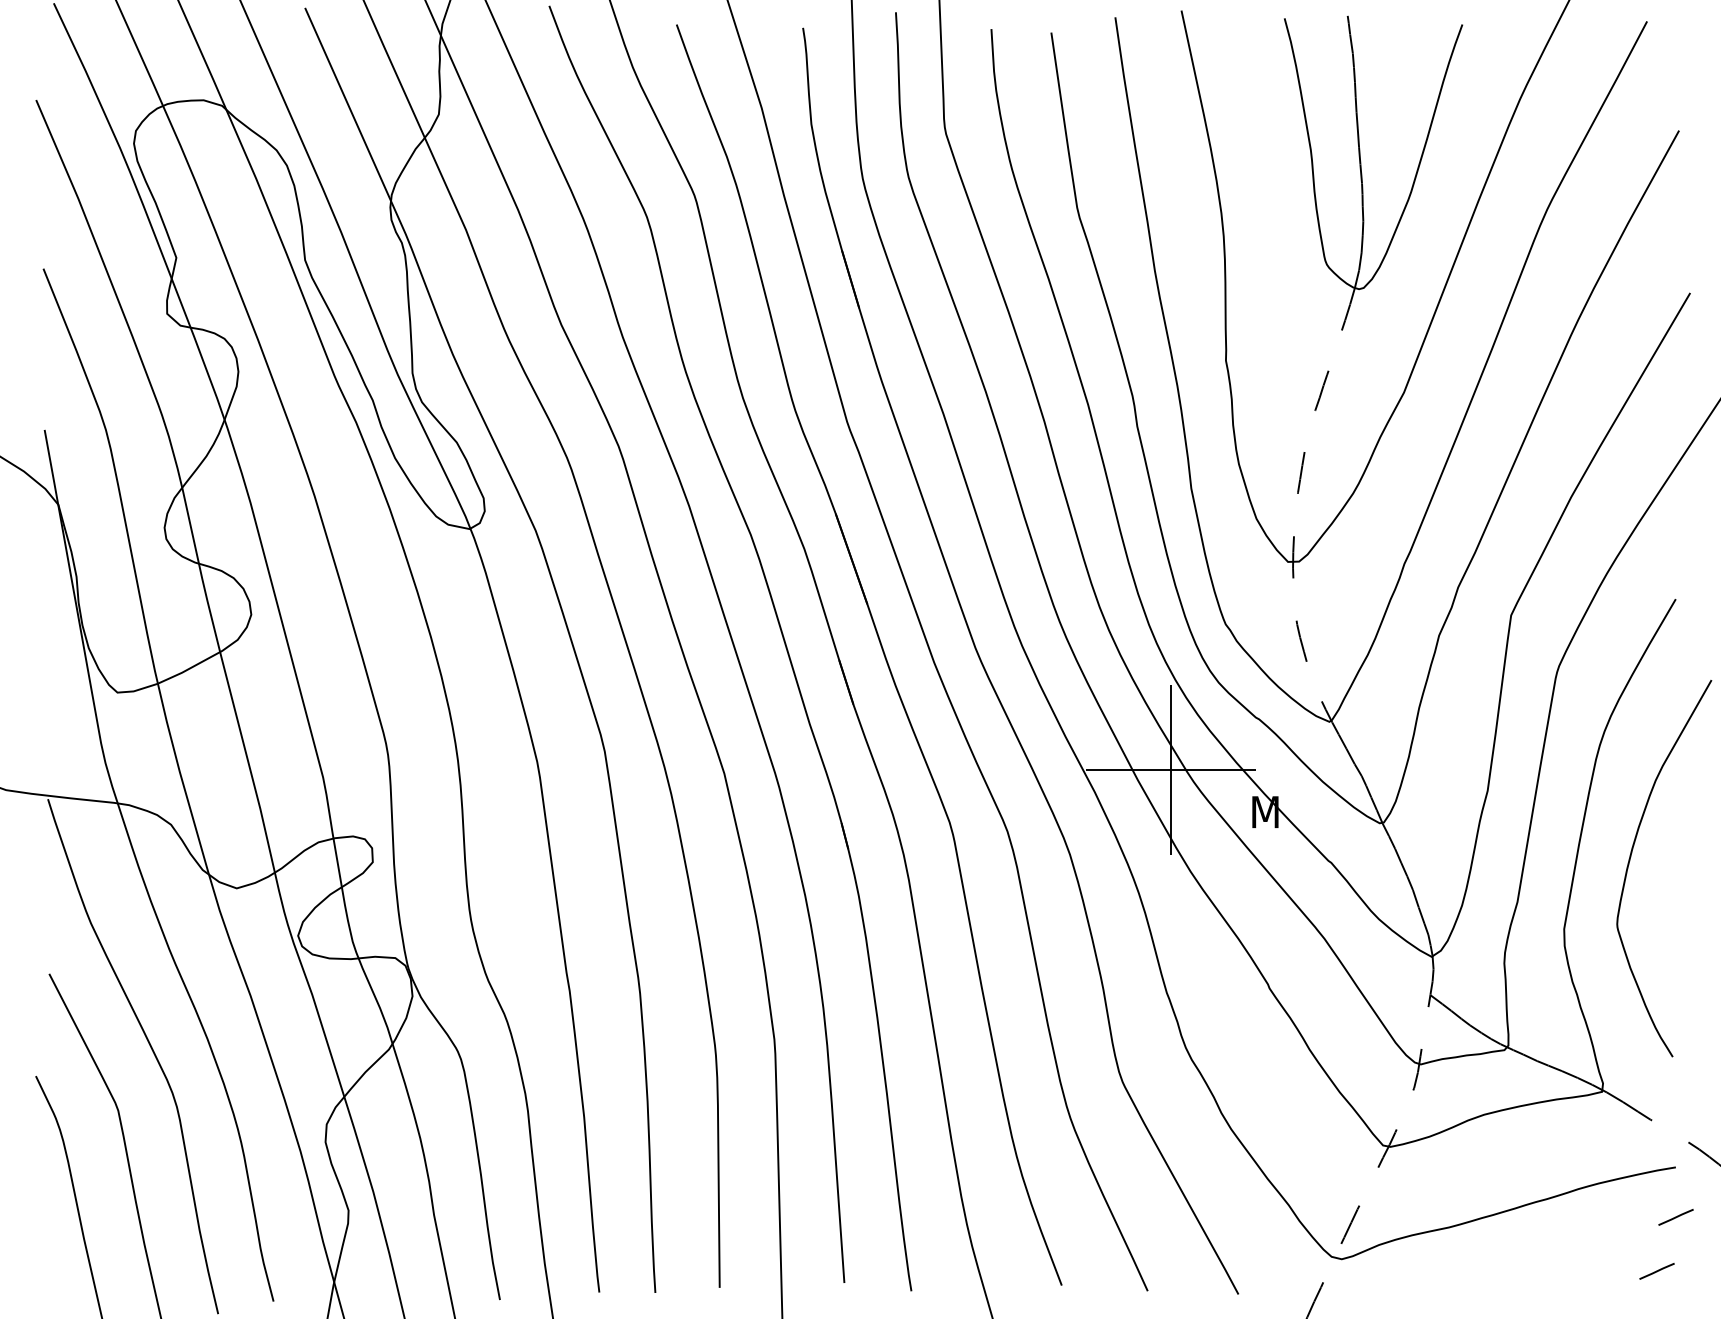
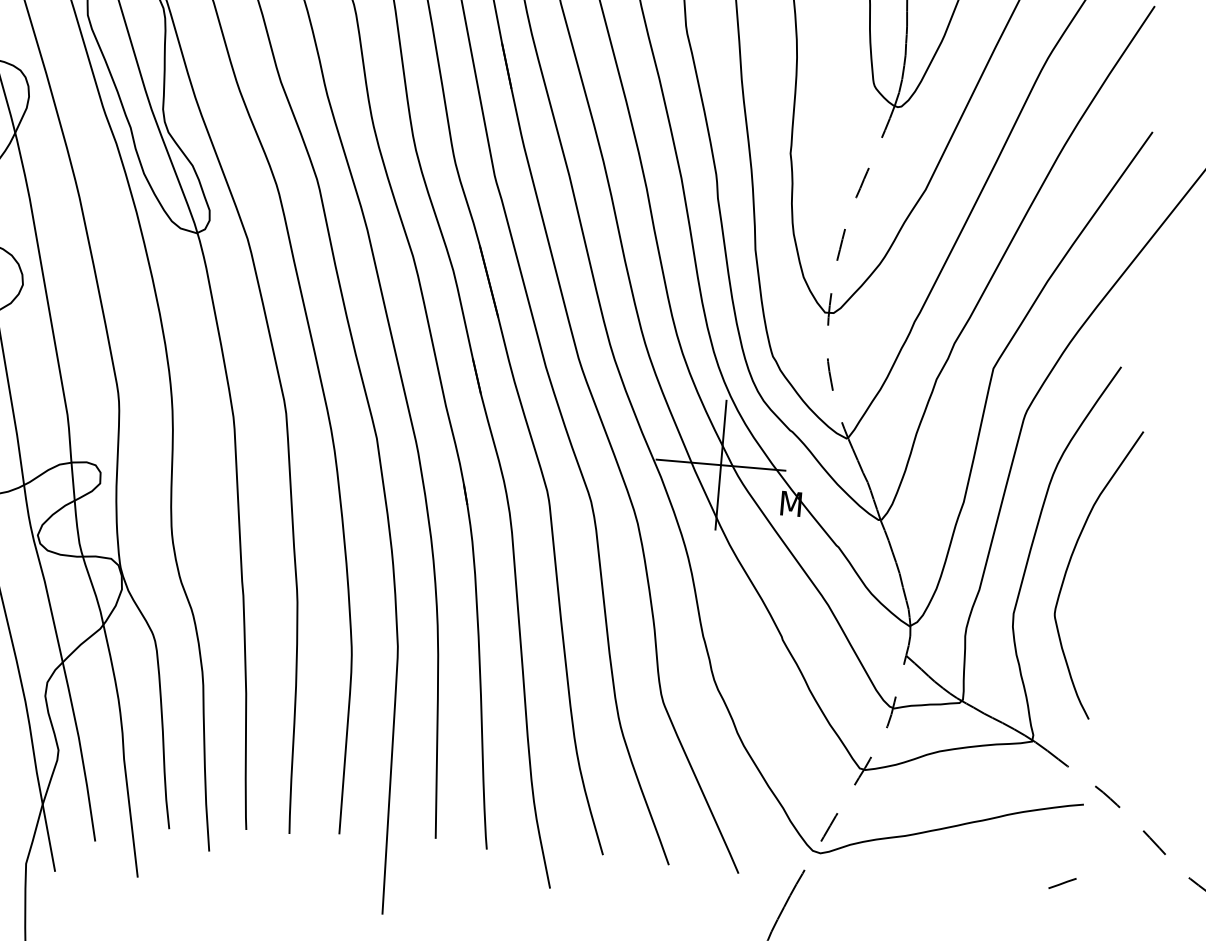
line: (1675, 1217) -> (1080, 843), removed

